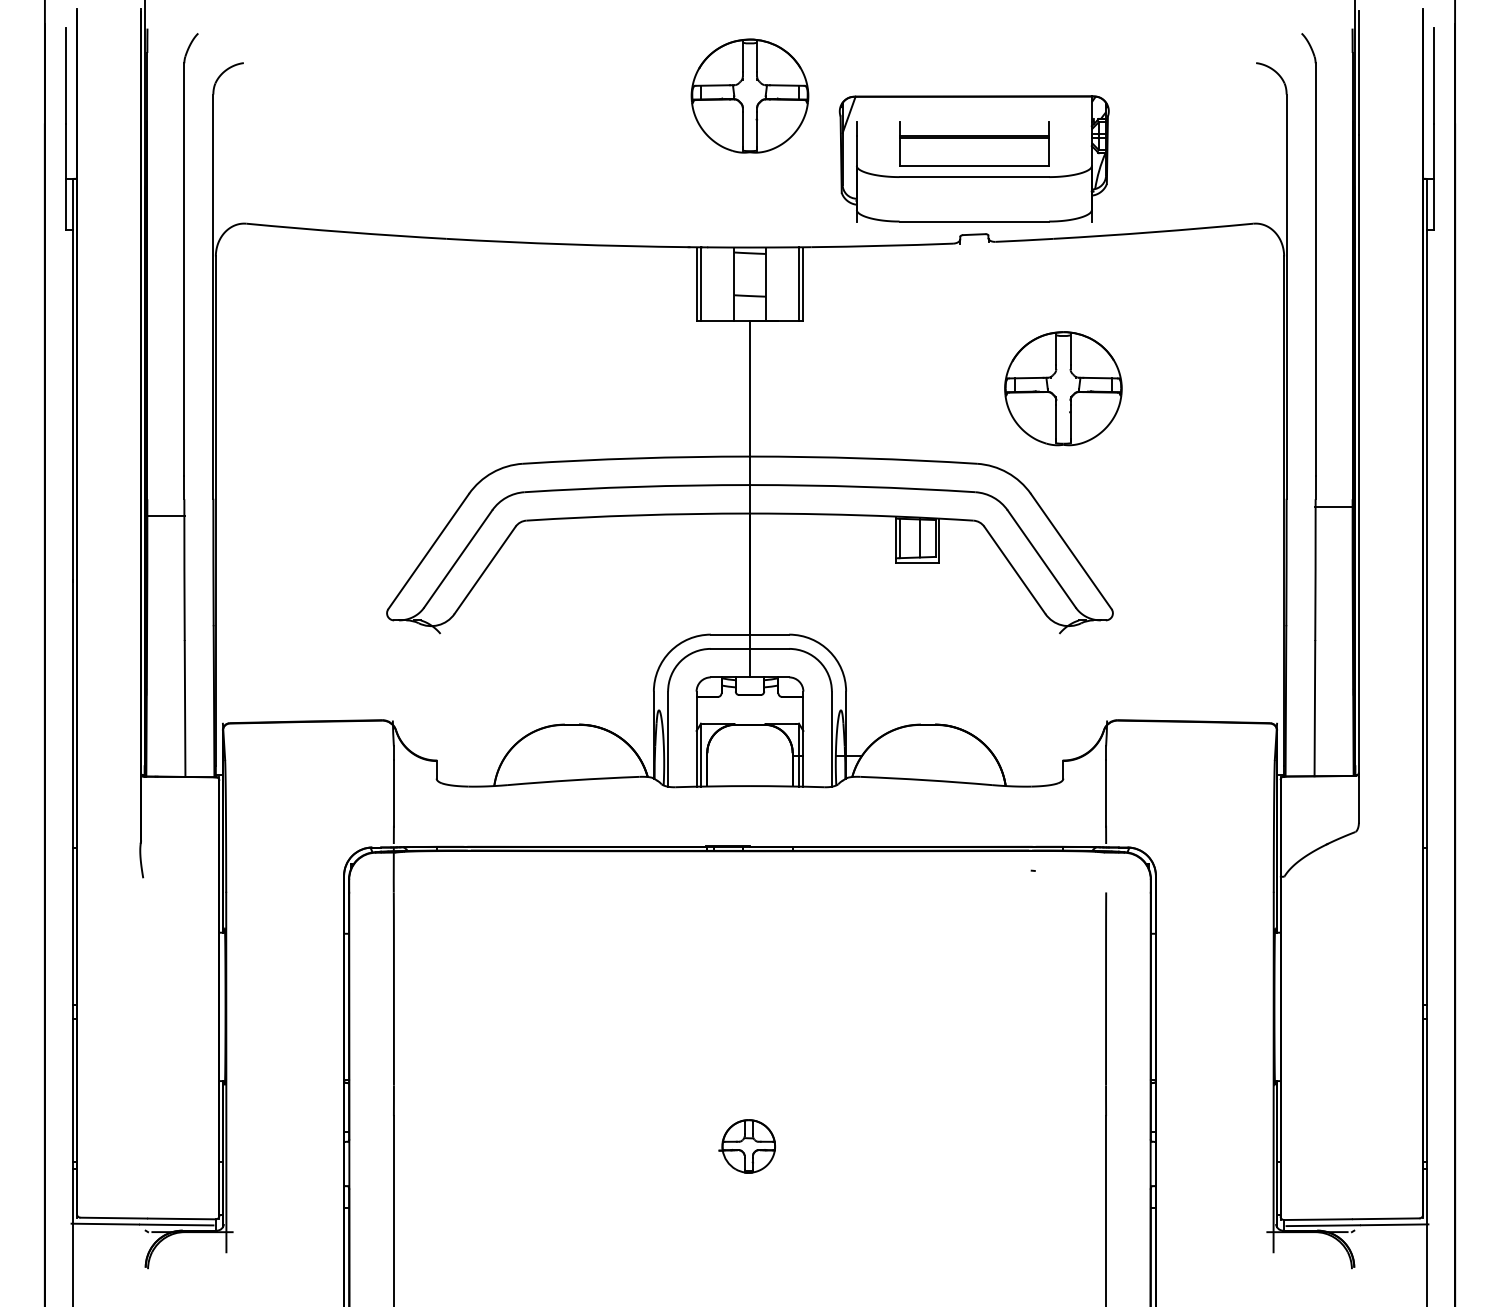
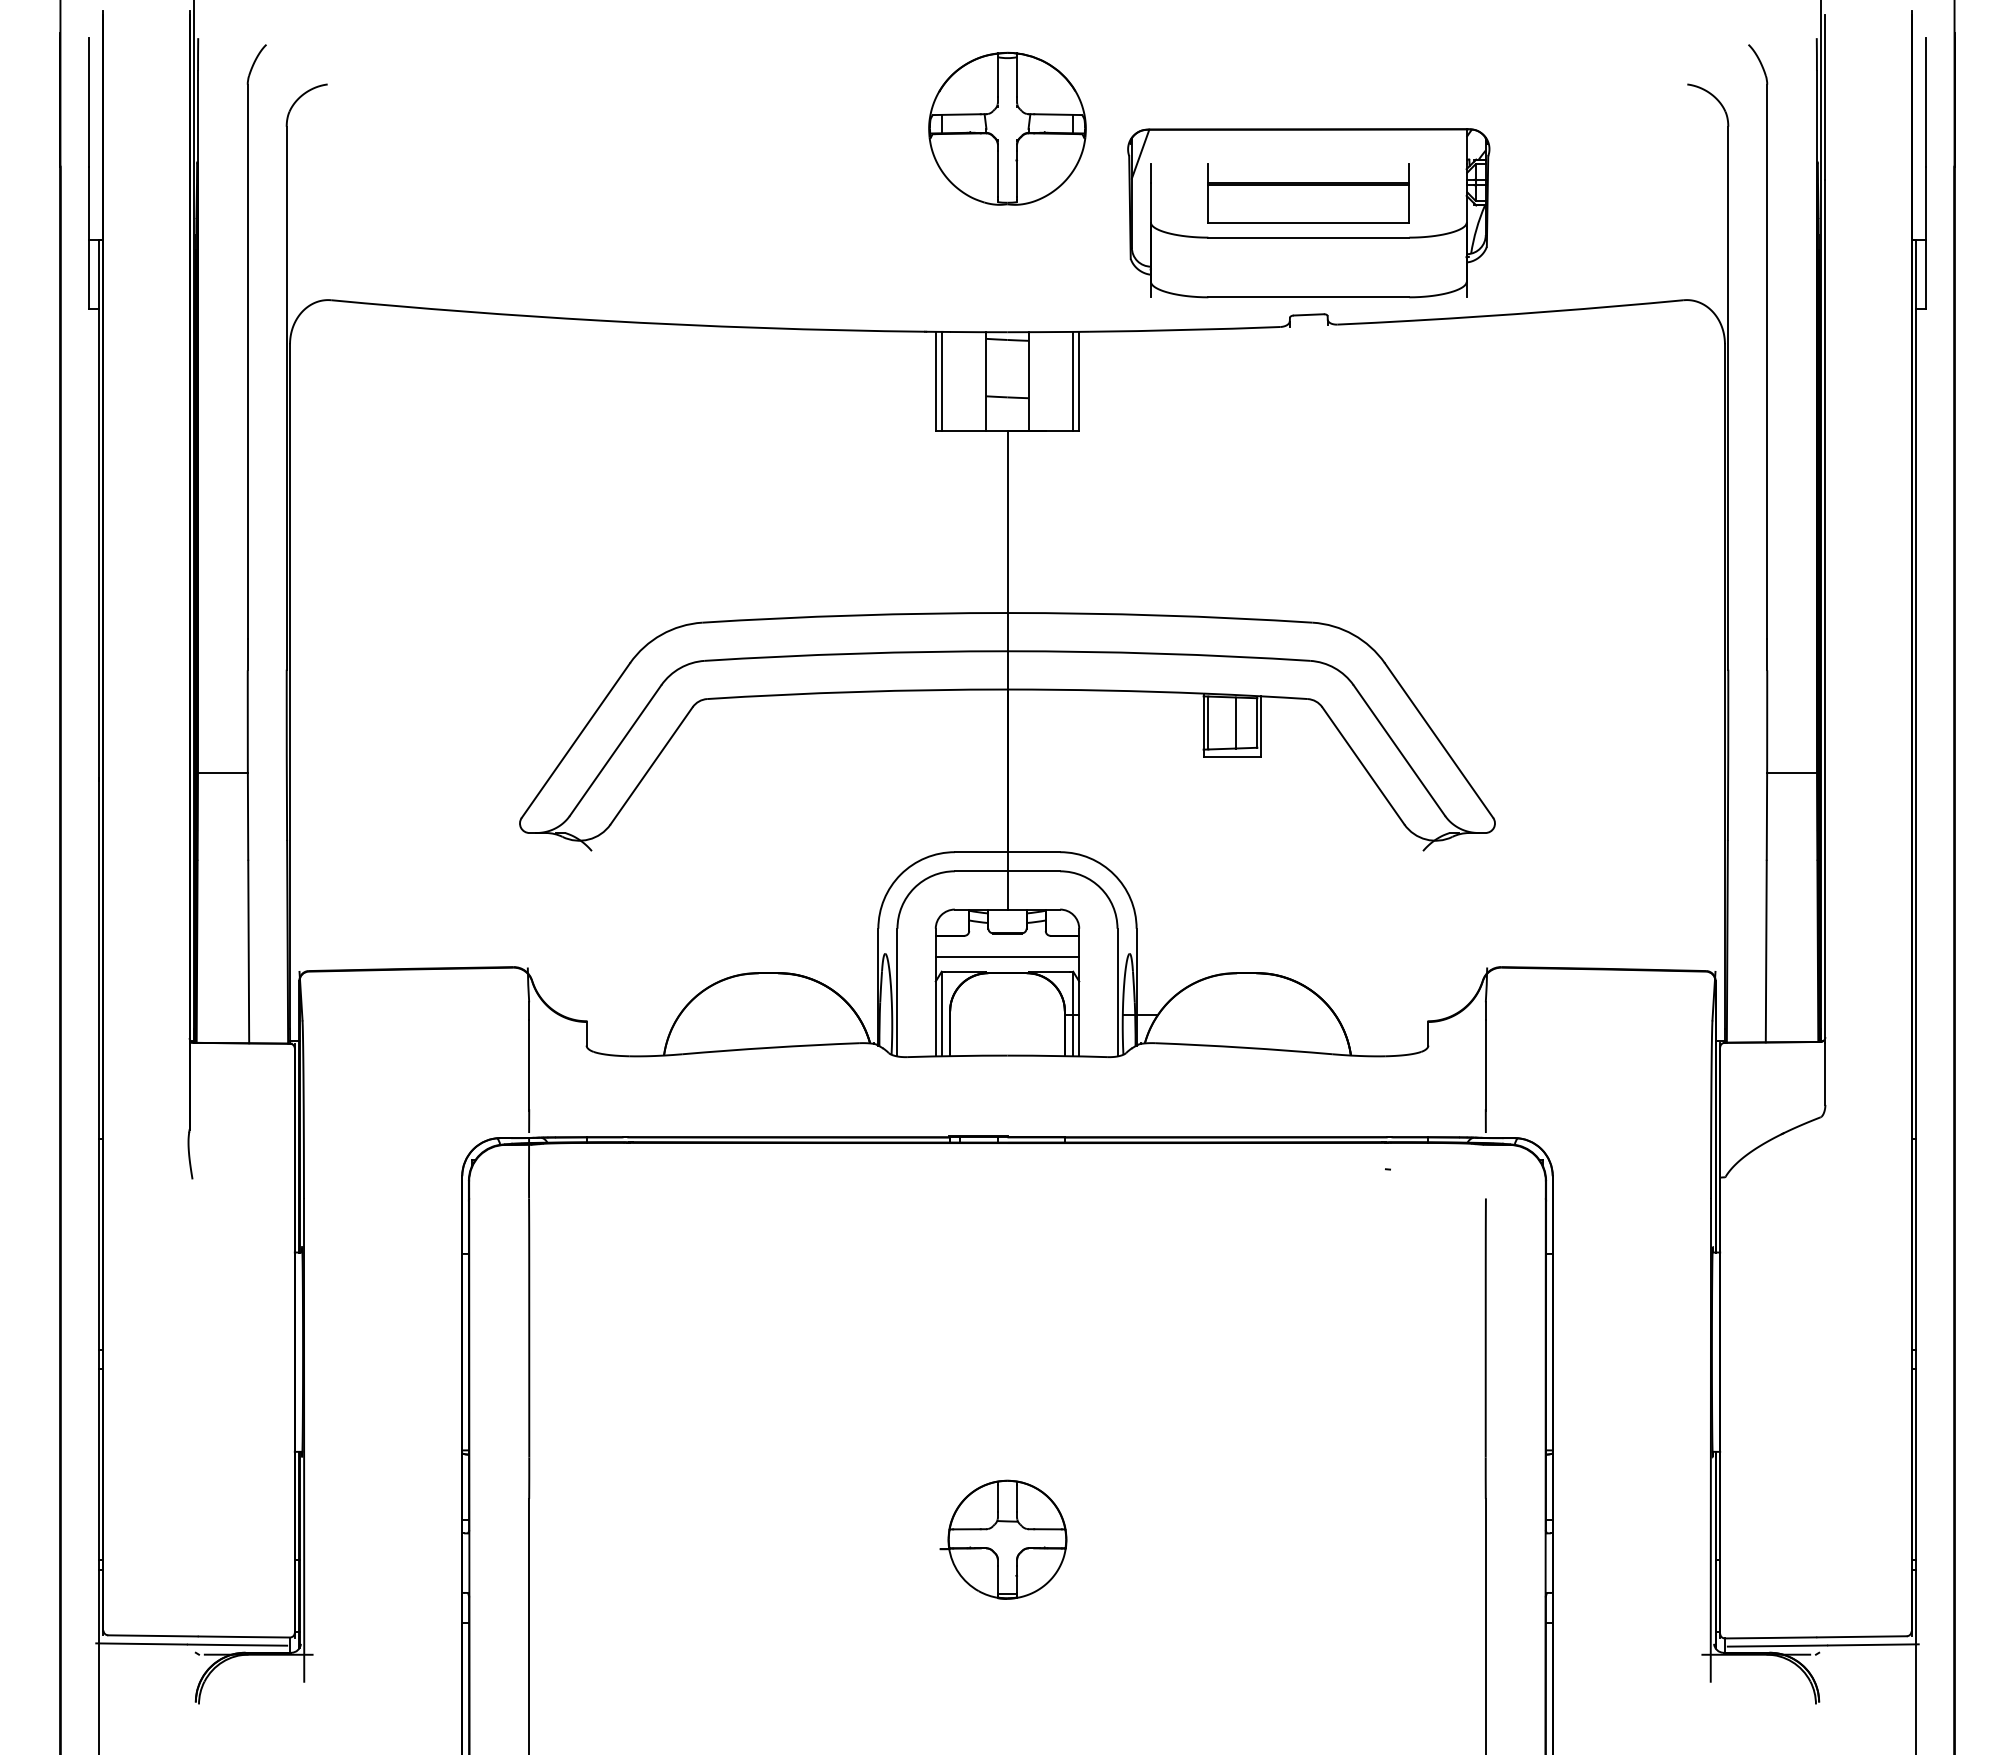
part: (1063, 388) -> (1428, 521), removed
line: (1333, 506) -> (1791, 772), moved
line: (165, 515) -> (222, 772), moved
line: (750, 713) -> (1007, 957), added
part: (747, 1146) -> (1003, 1539), size x1.67

